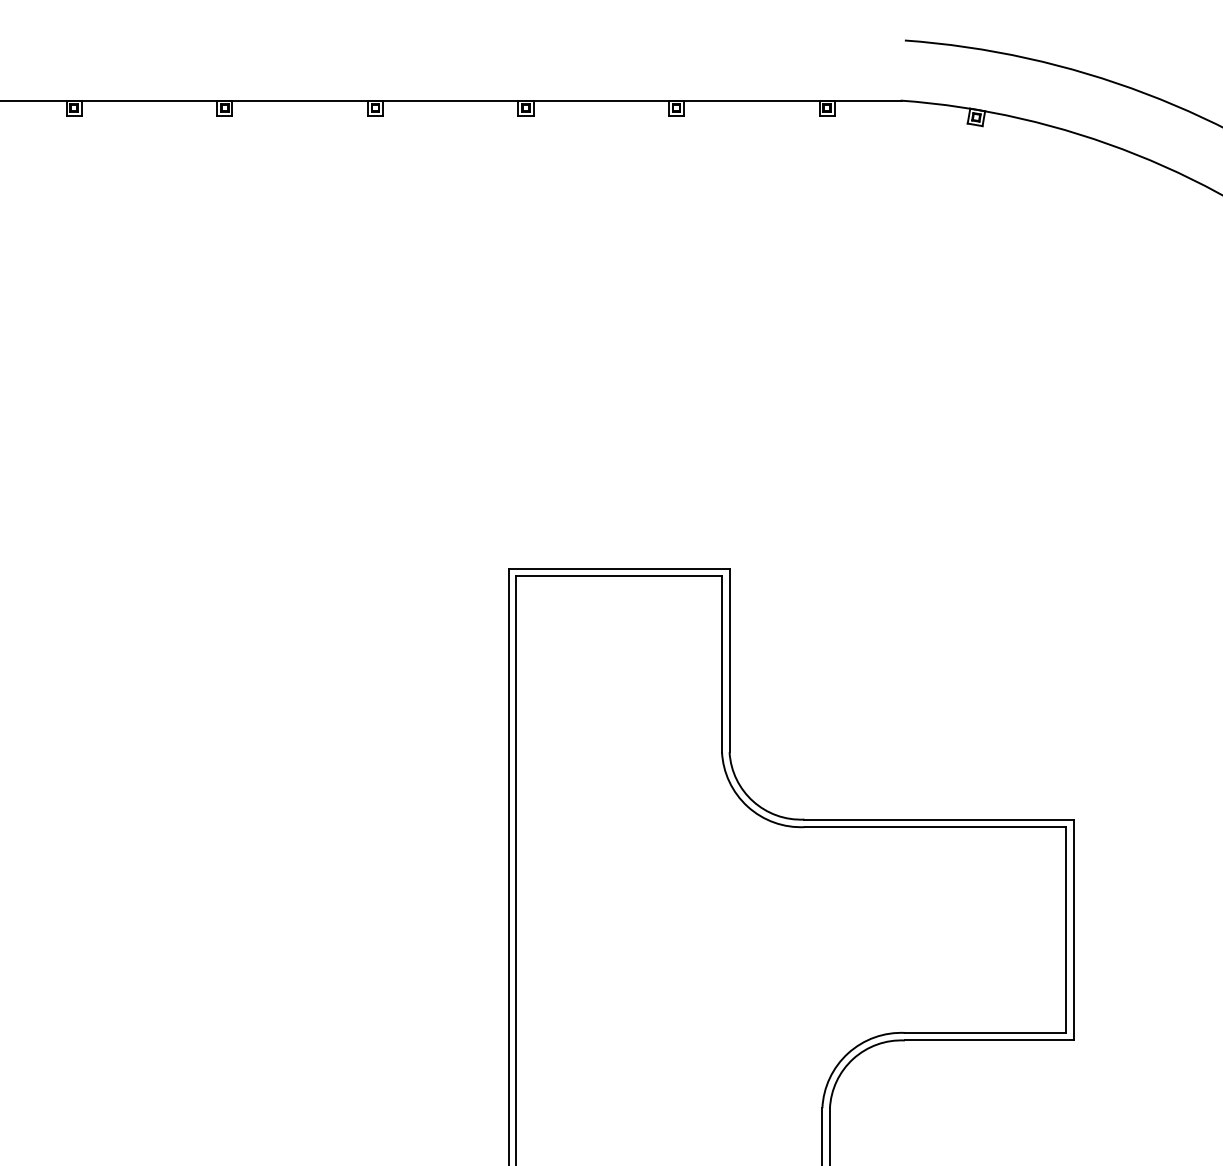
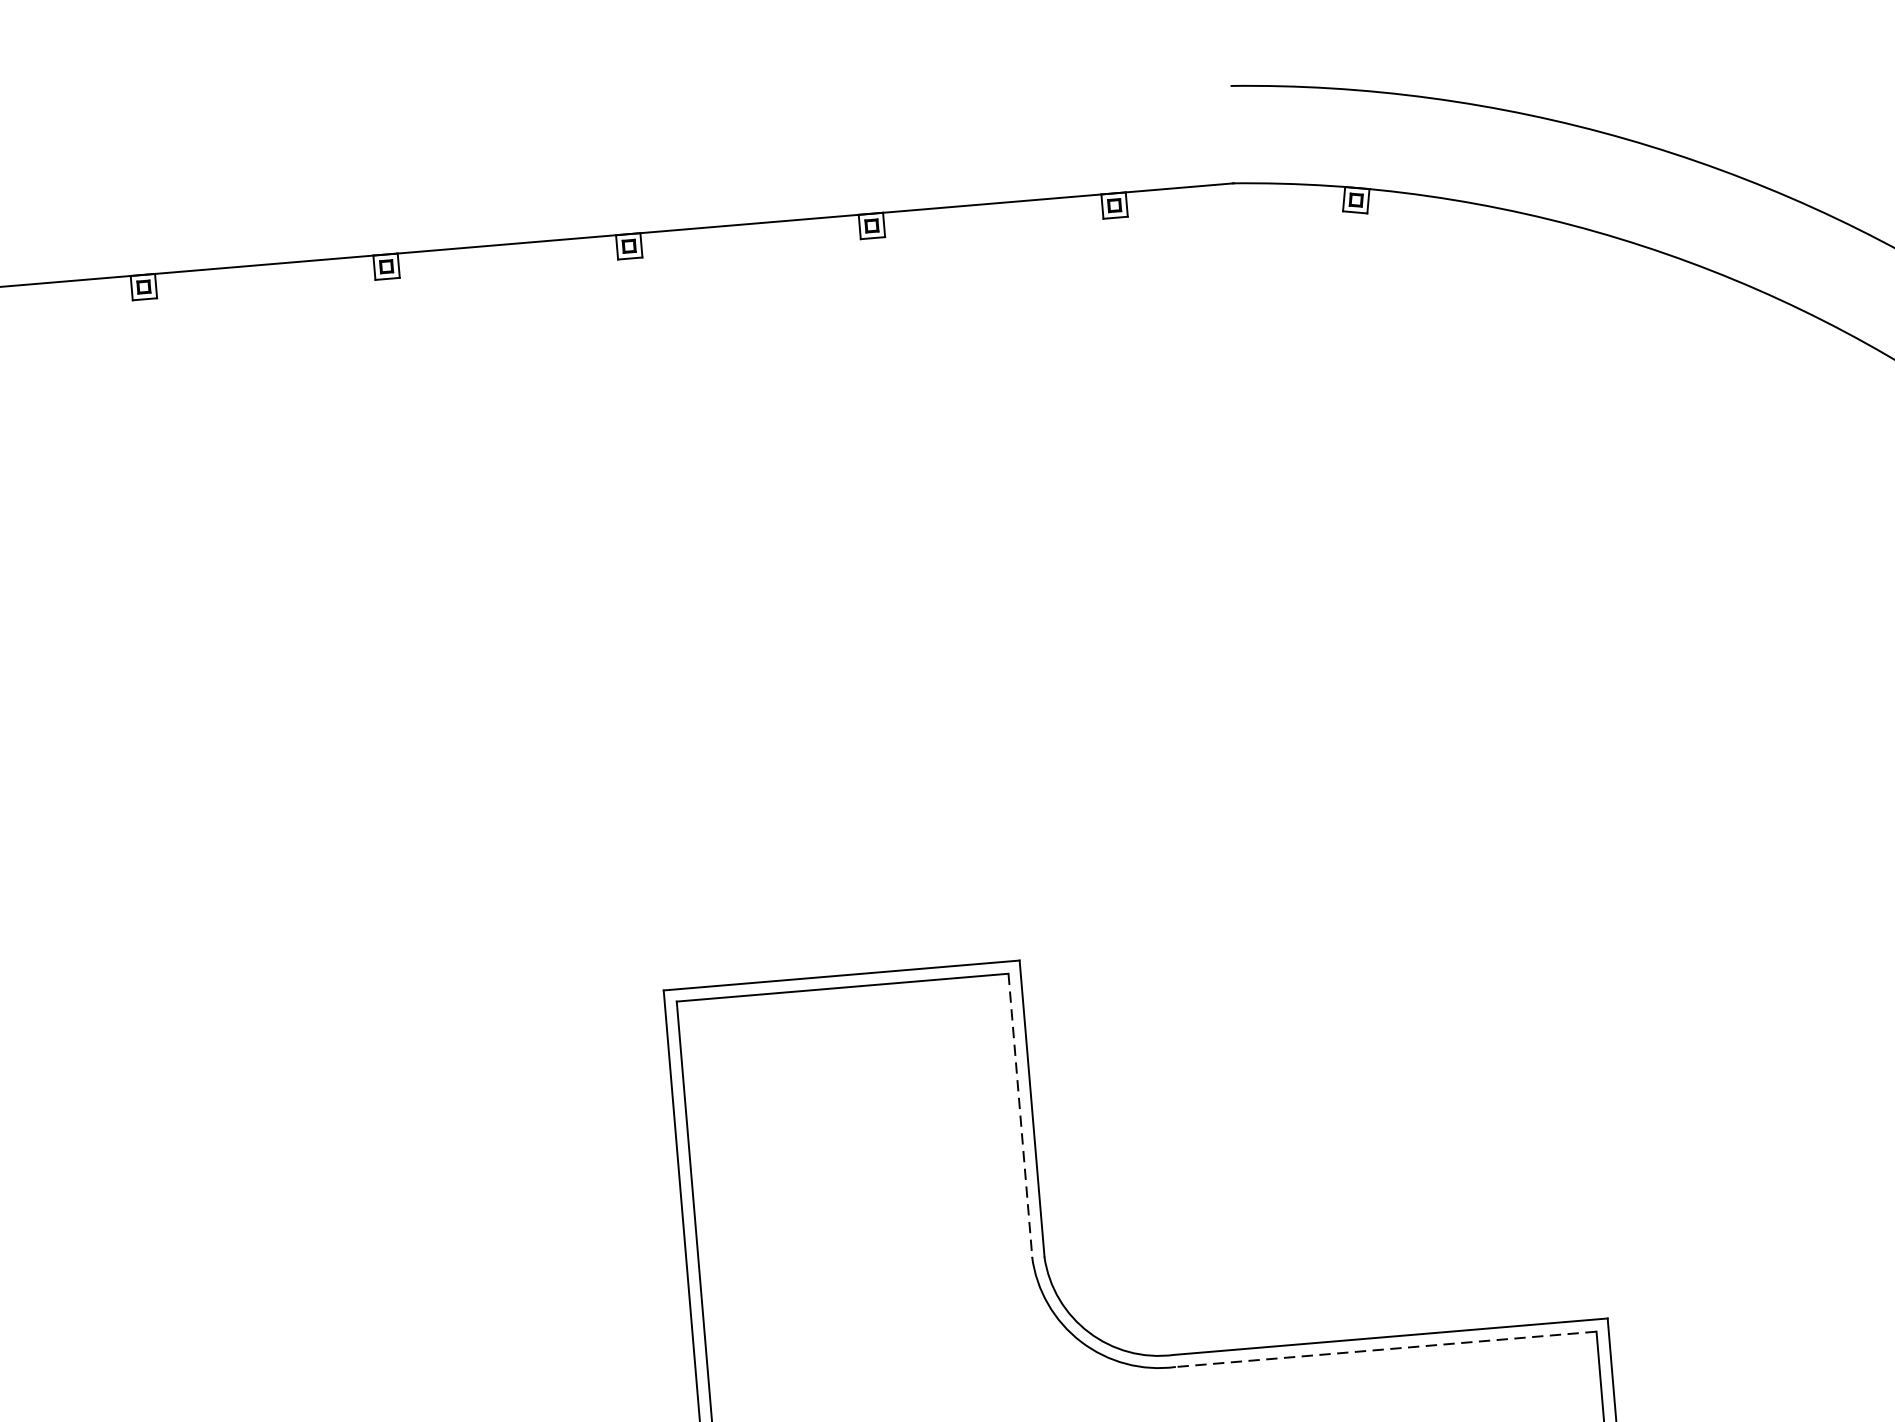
line: (722, 664) -> (1021, 1116), solid -> dashed
line: (935, 827) -> (1386, 1349), solid -> dashed

